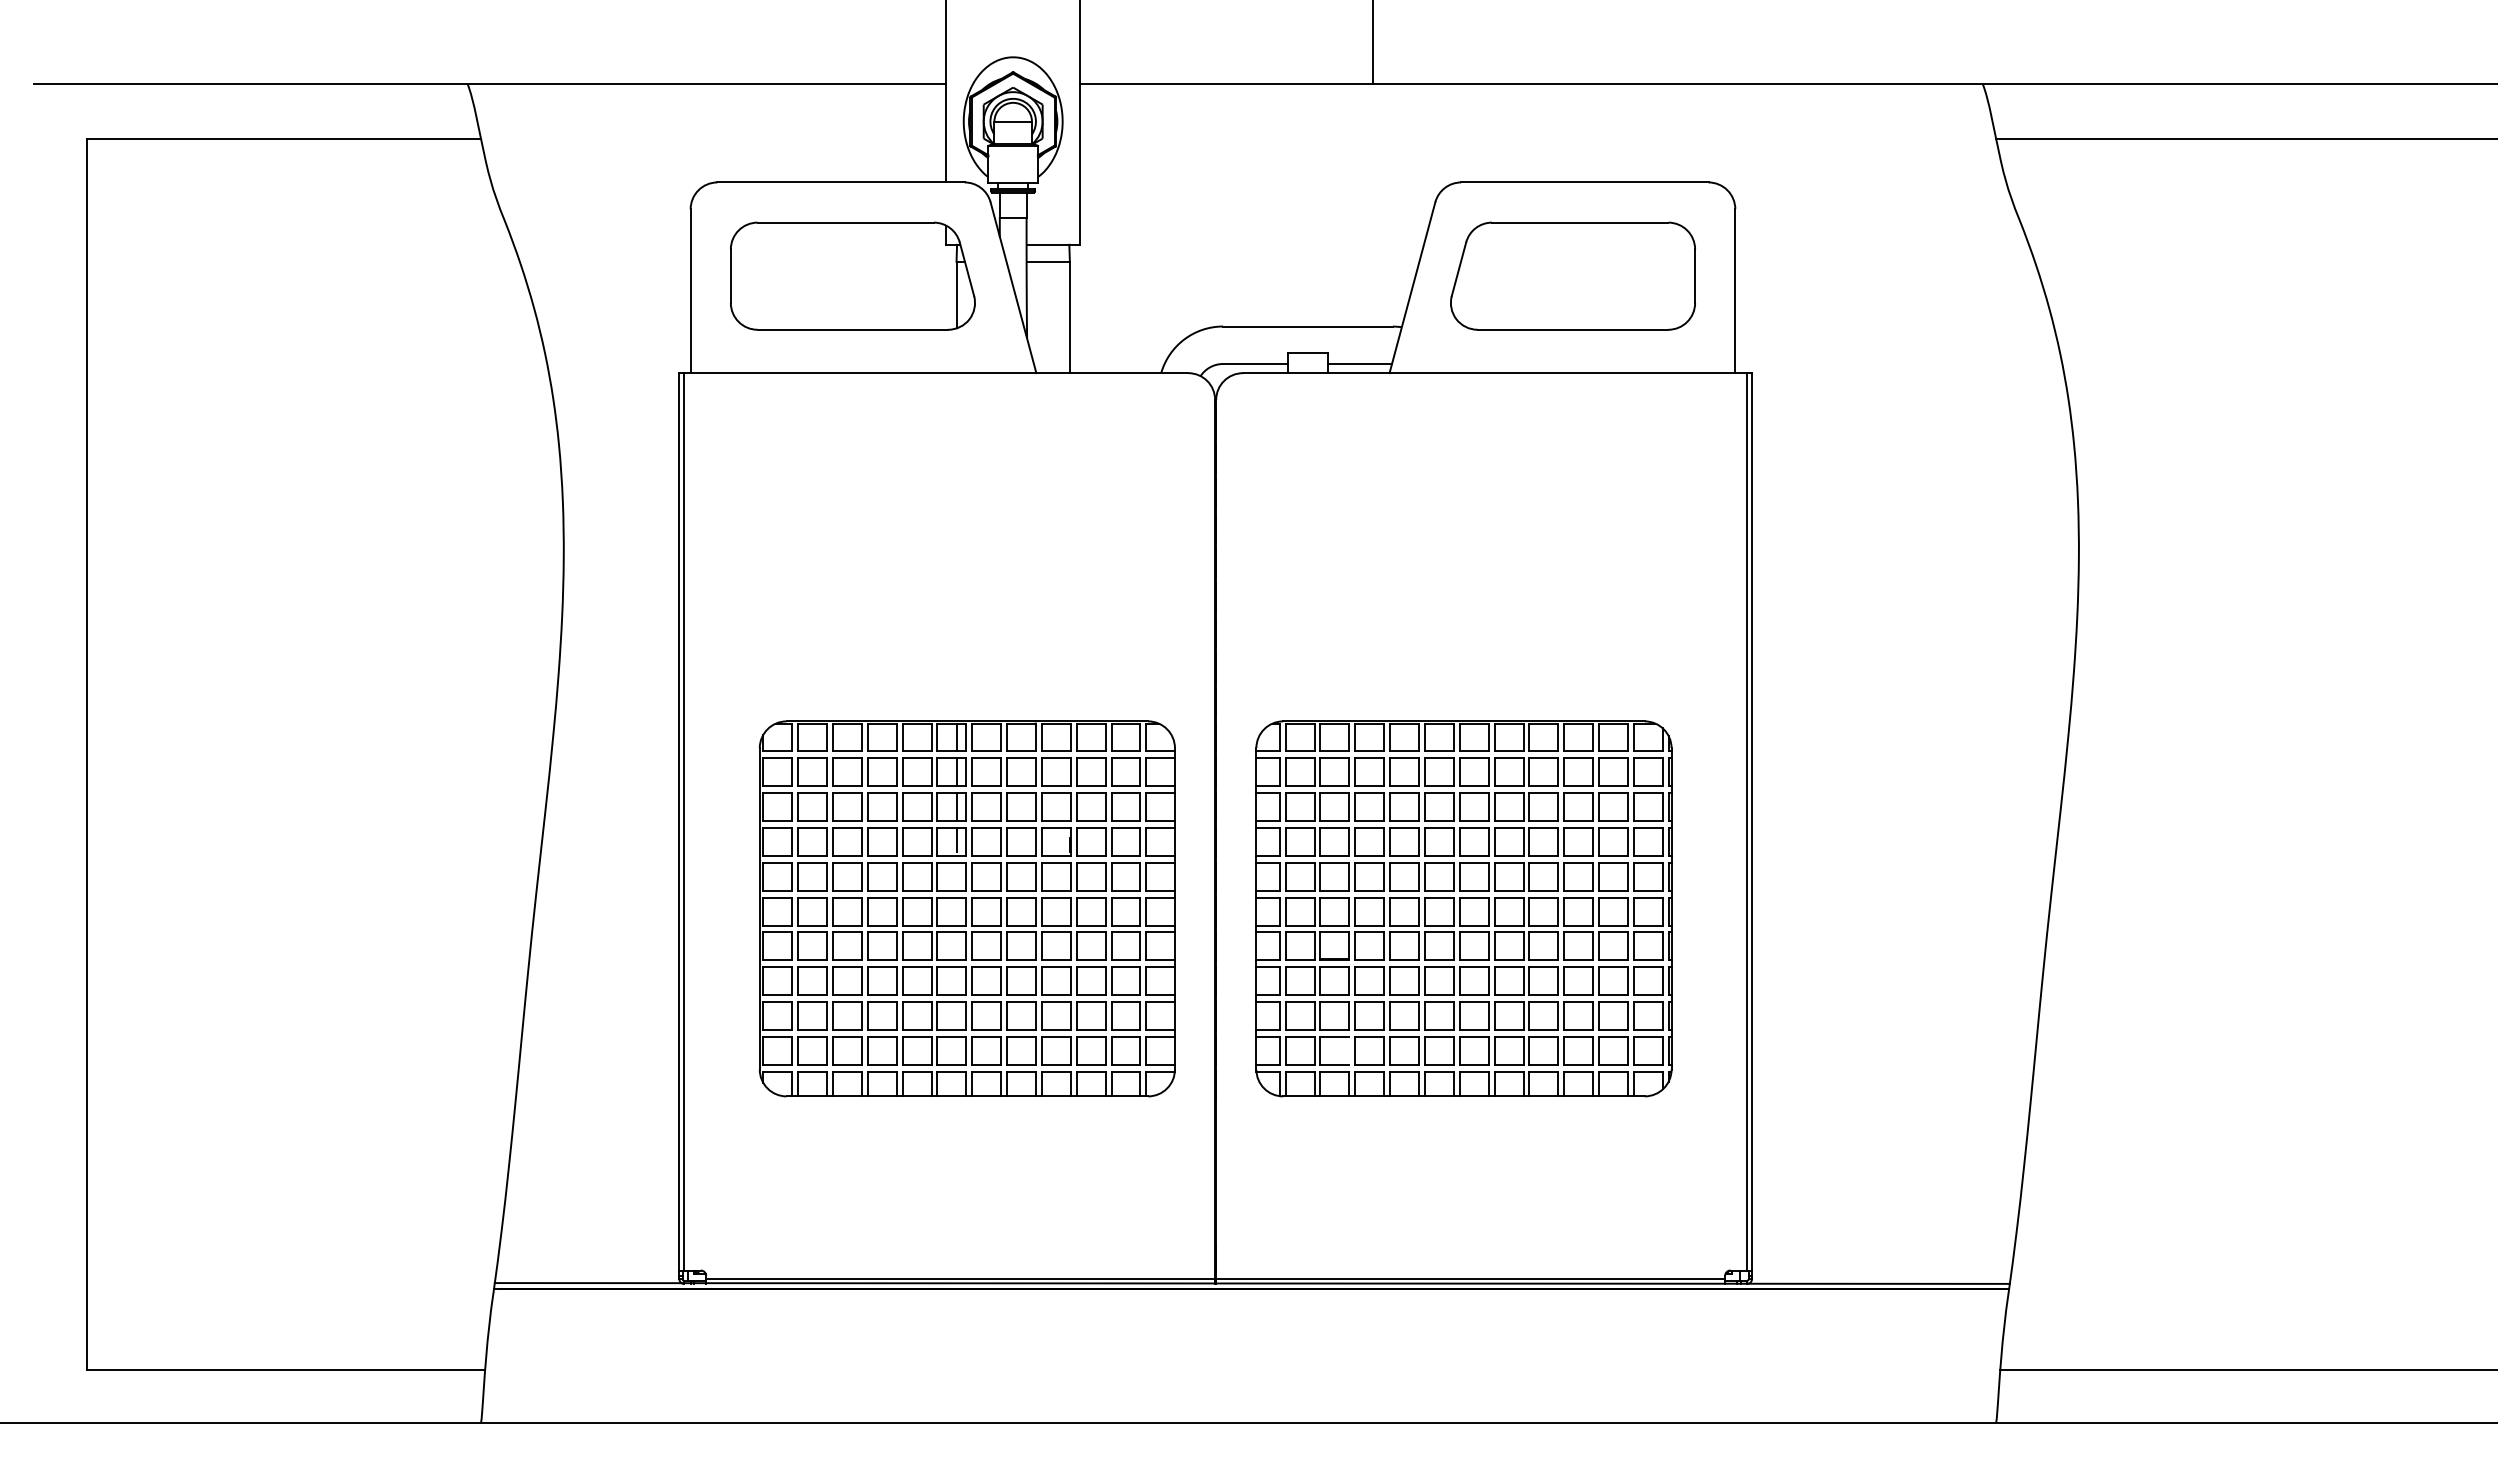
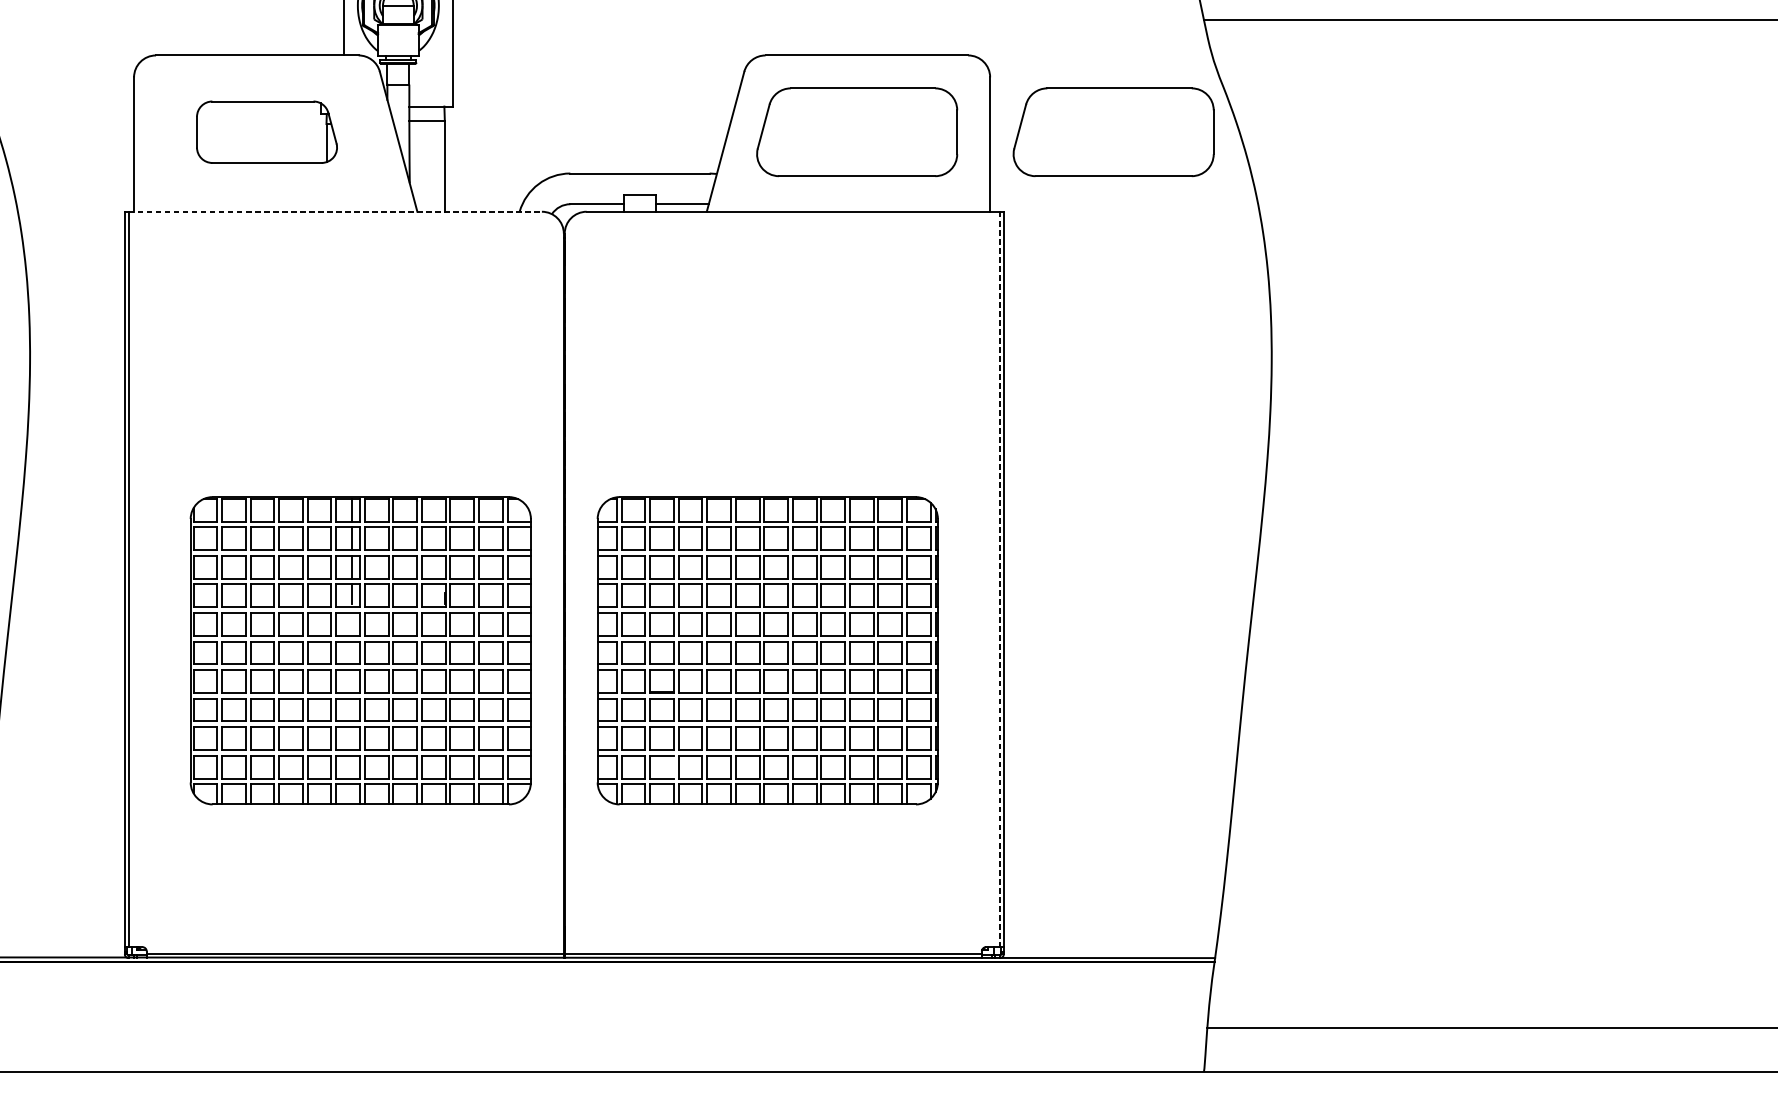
part: (852, 275) -> (266, 131), size x0.7
part: (1885, 275) -> (1113, 131), added
line: (936, 373) -> (335, 212), solid -> dashed
line: (1747, 821) -> (1000, 579), solid -> dashed

